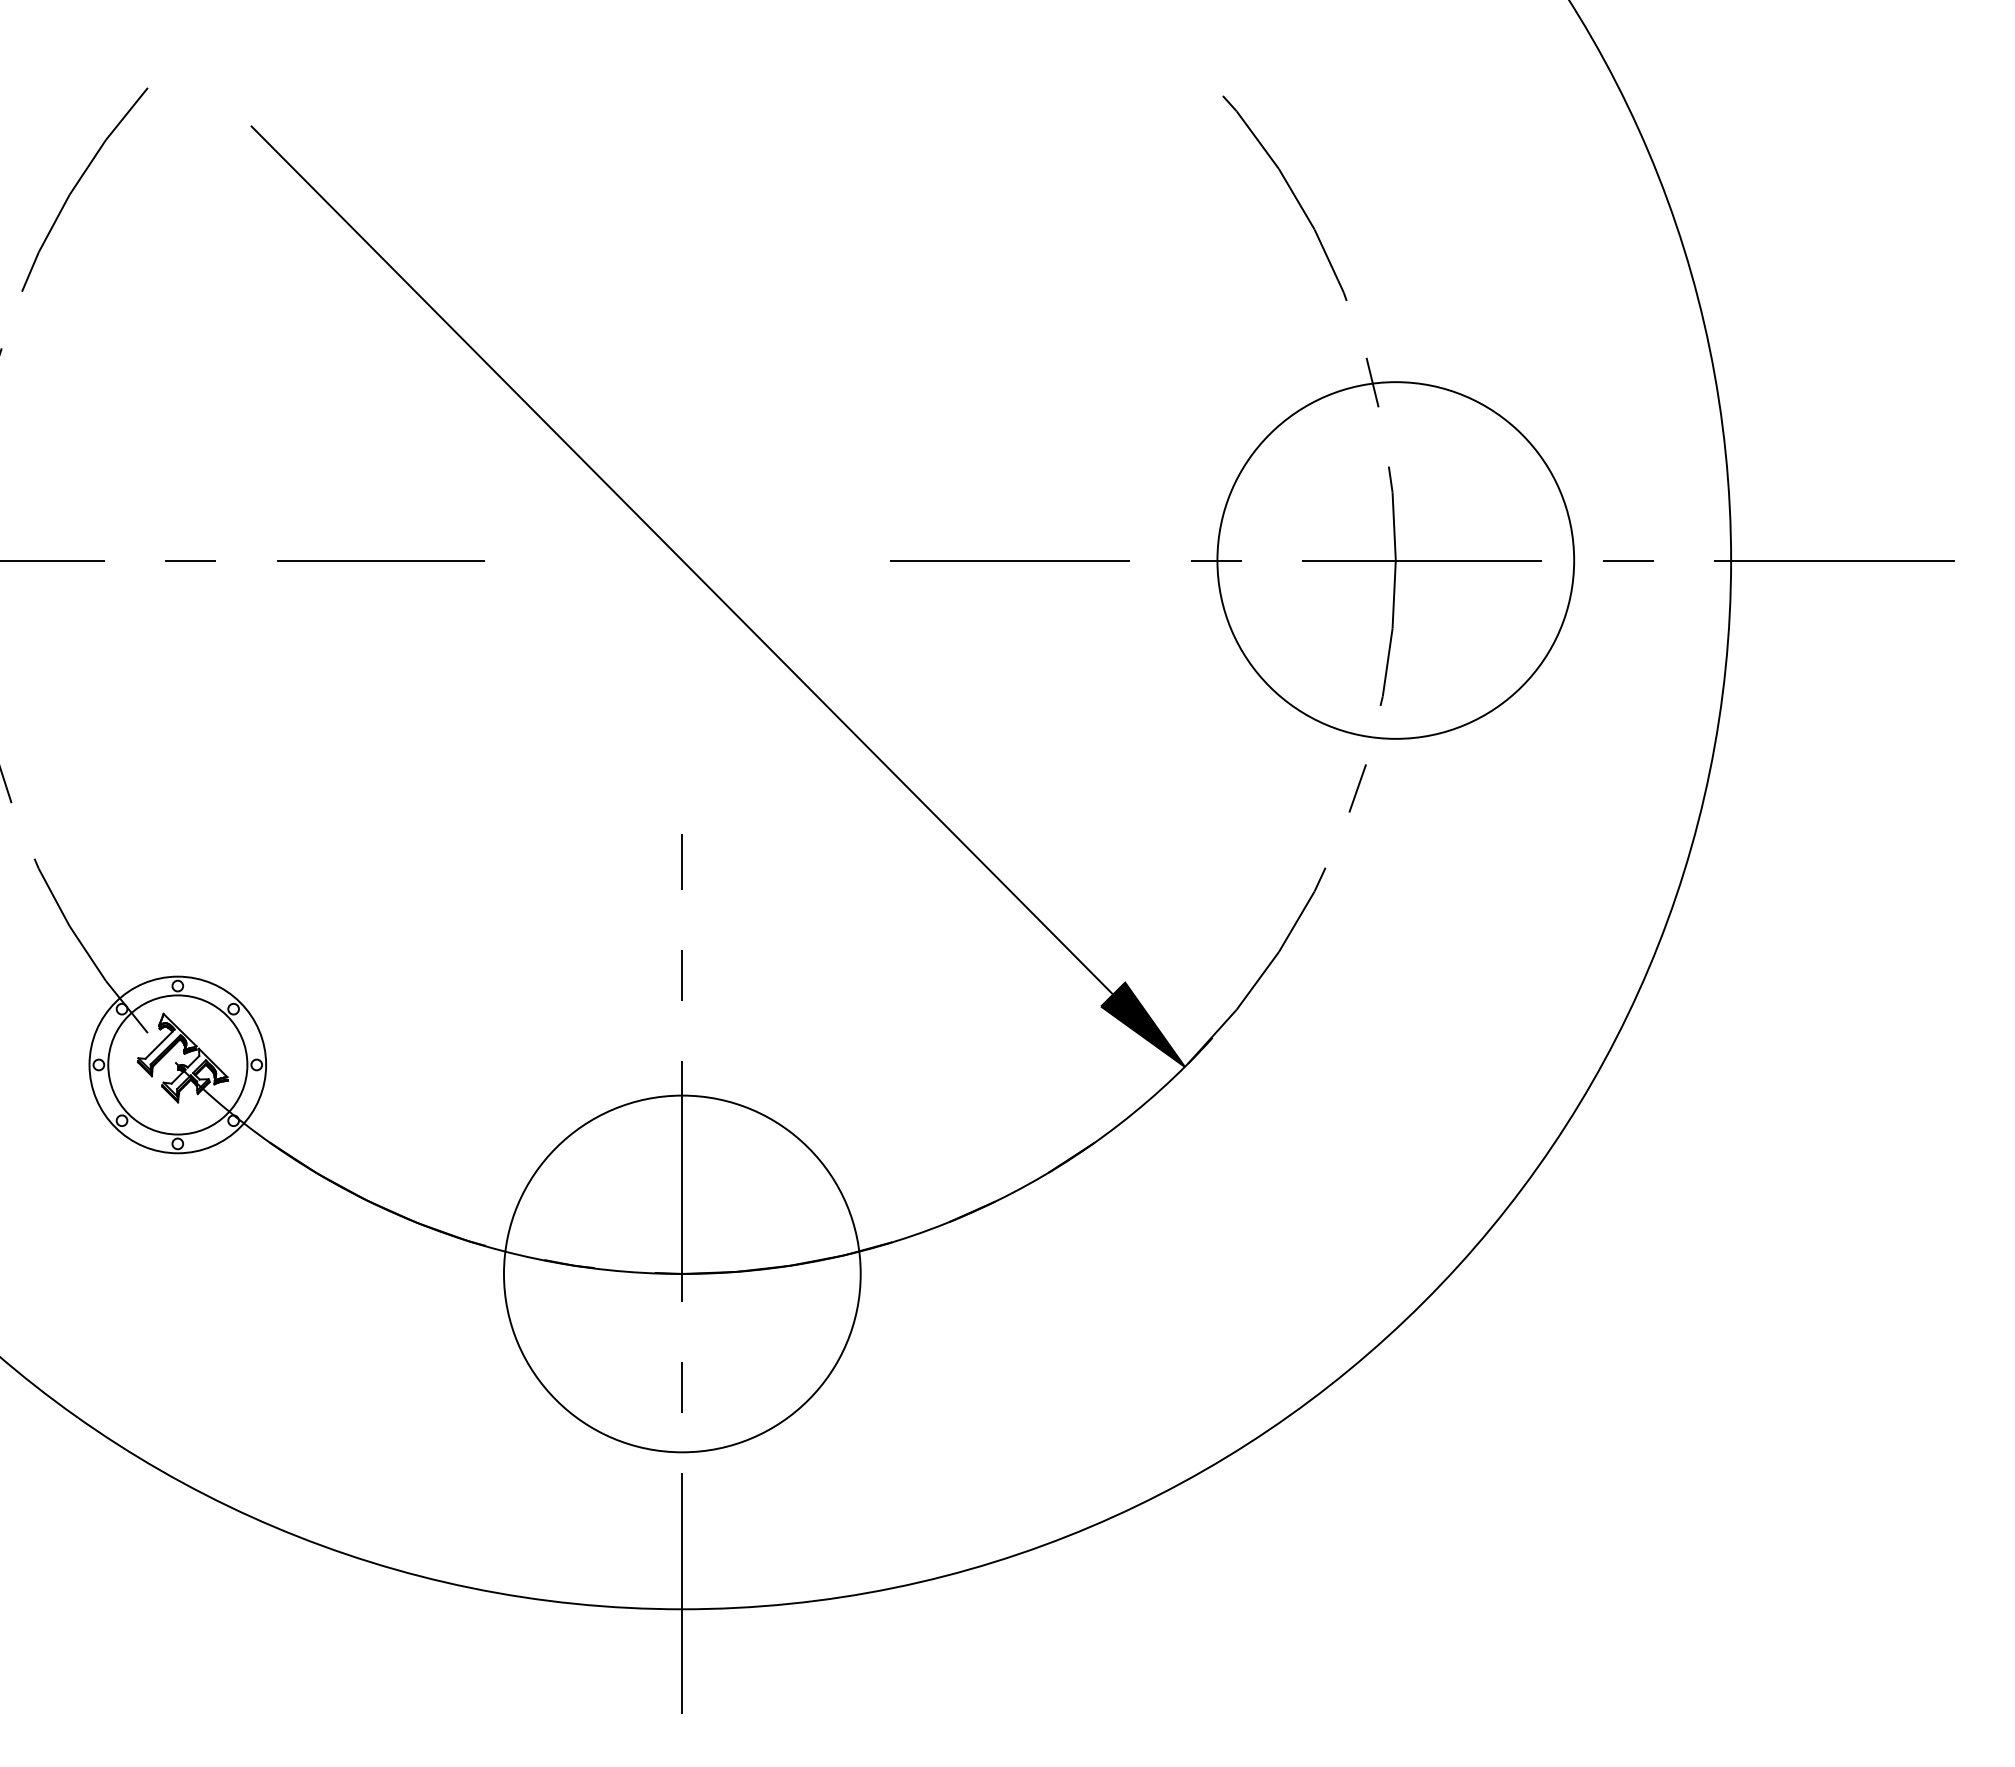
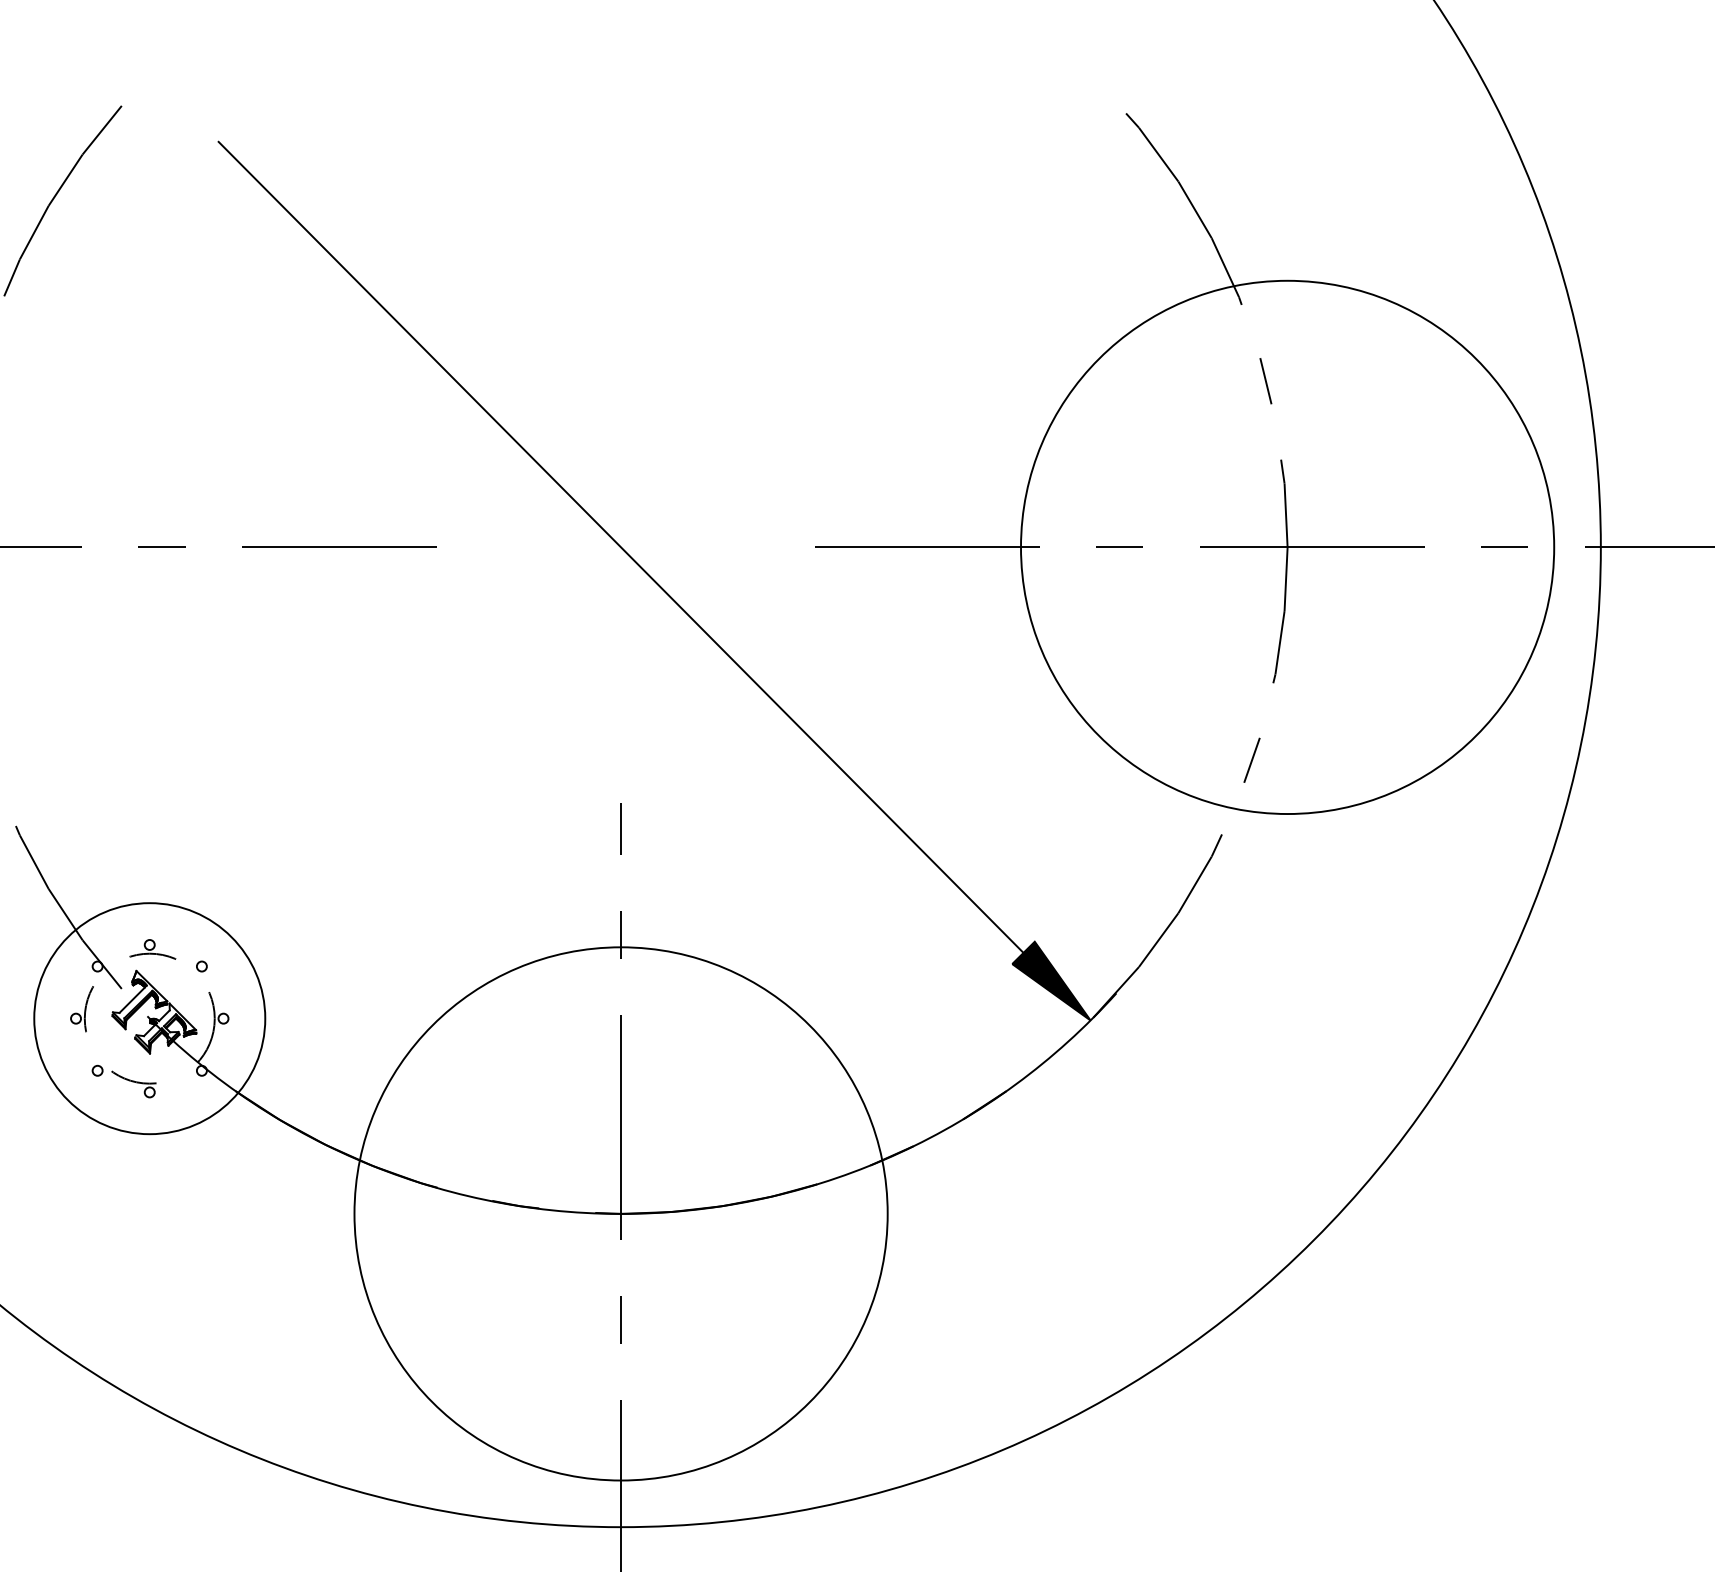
circle: (1395, 560) -> (1287, 547), size x1.6
circle: (177, 1064) -> (149, 1018), size x1.4
circle: (177, 1064) -> (149, 1018), solid -> dashed
circle: (681, 1273) -> (620, 1213), size x1.6

